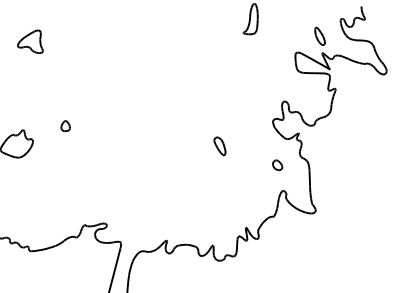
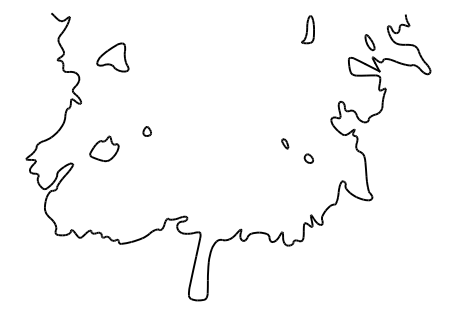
part: (31, 41) -> (113, 57), size x1.4
part: (220, 145) -> (285, 143), size x0.6
part: (277, 165) -> (308, 158), moved

